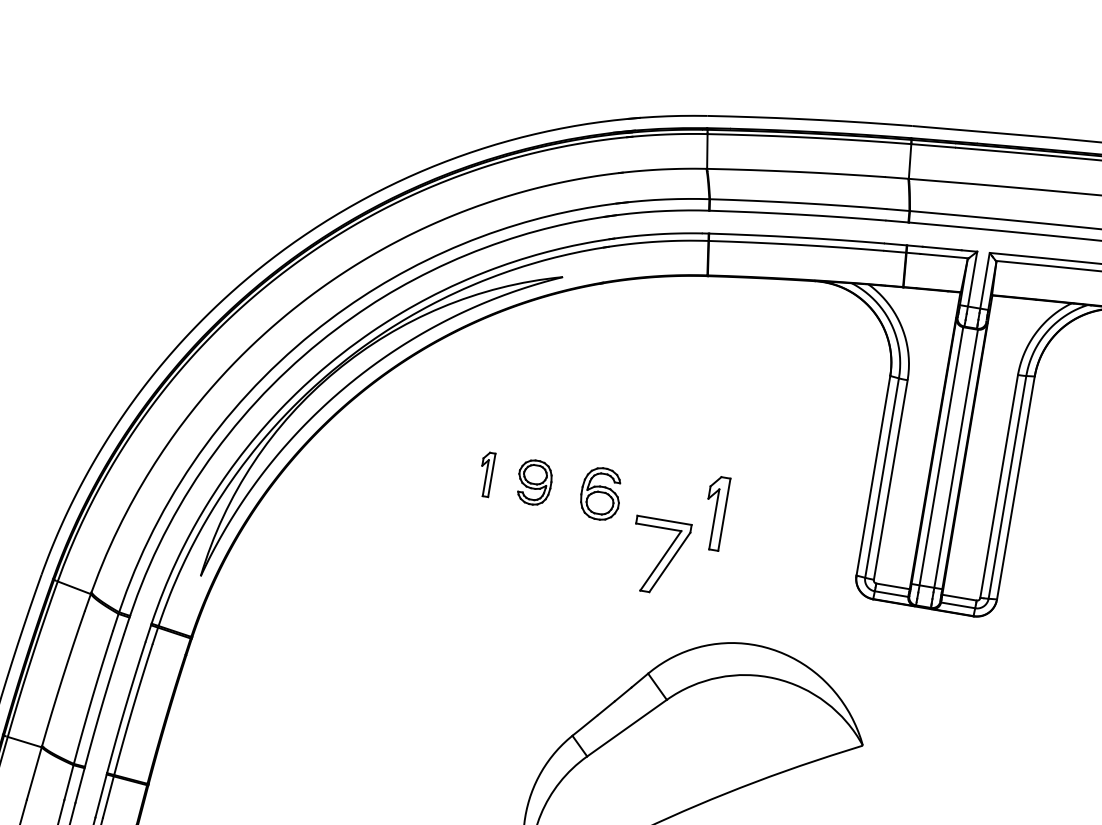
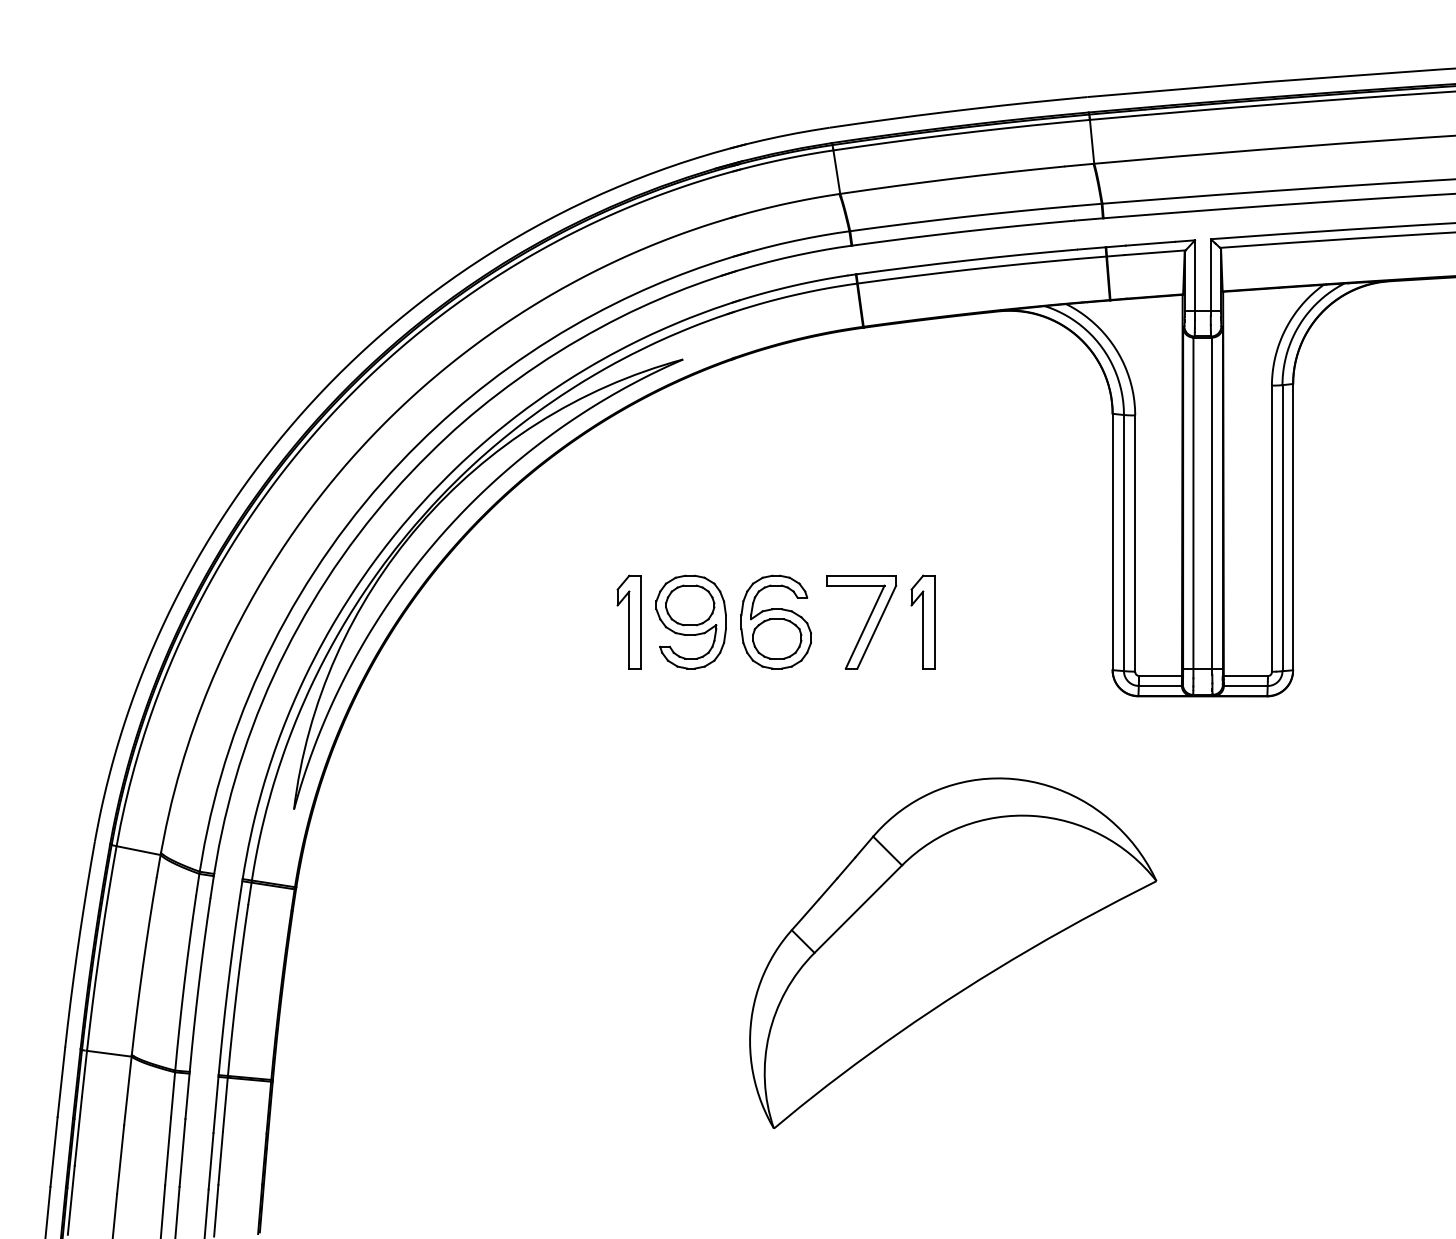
part: (485, 473) -> (628, 621), size x1.67
part: (534, 482) -> (690, 621), size x1.67
part: (601, 493) -> (776, 621), size x1.43
part: (658, 556) -> (861, 622), moved

